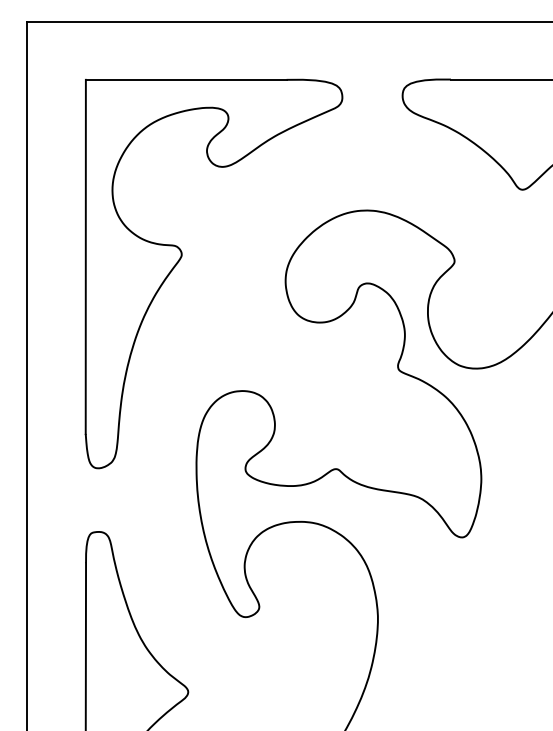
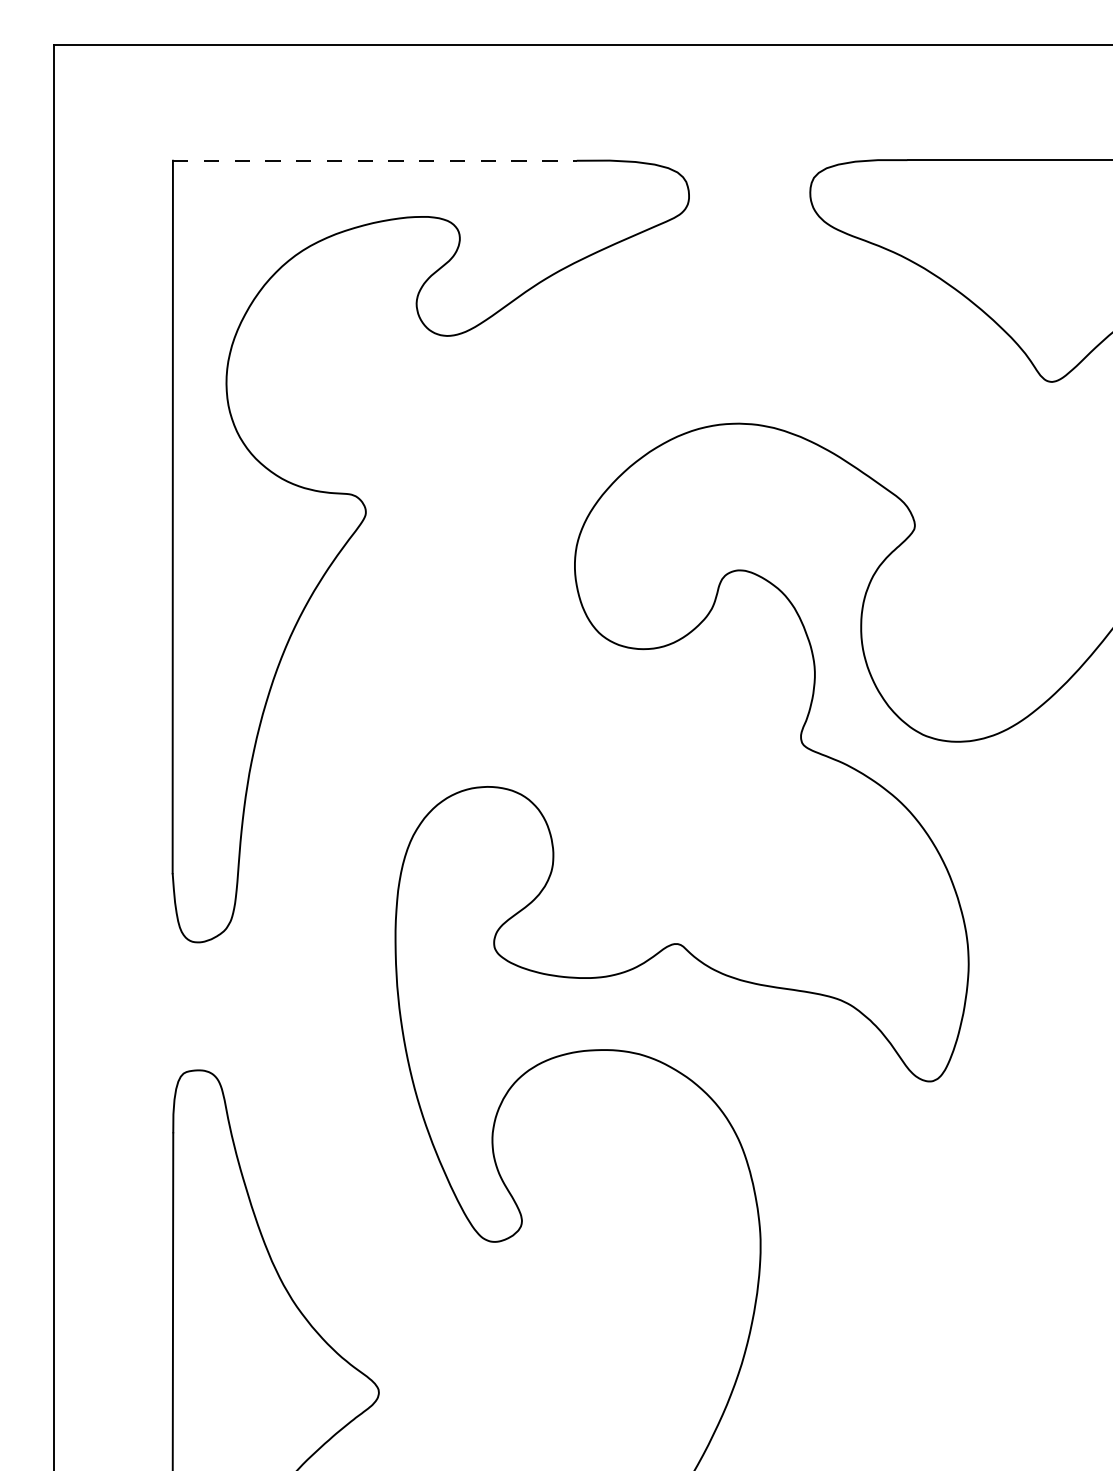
line: (186, 79) -> (375, 160), solid -> dashed

